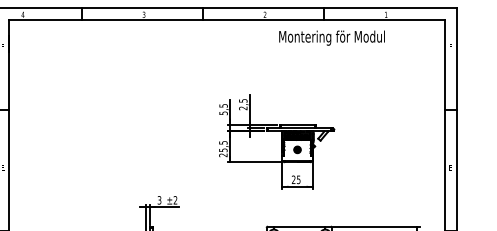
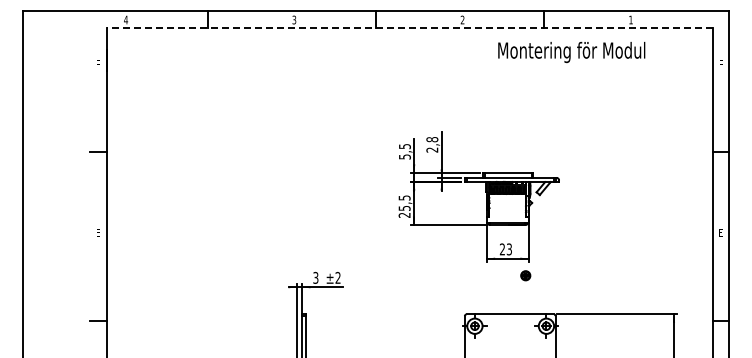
line: (226, 20) -> (409, 27), solid -> dashed
text: (331, 38) -> (571, 52), moved
text: (243, 100) -> (432, 139), 2,5 -> 2,8
part: (297, 149) -> (525, 275), moved
text: (298, 179) -> (509, 248), 25 -> 23

